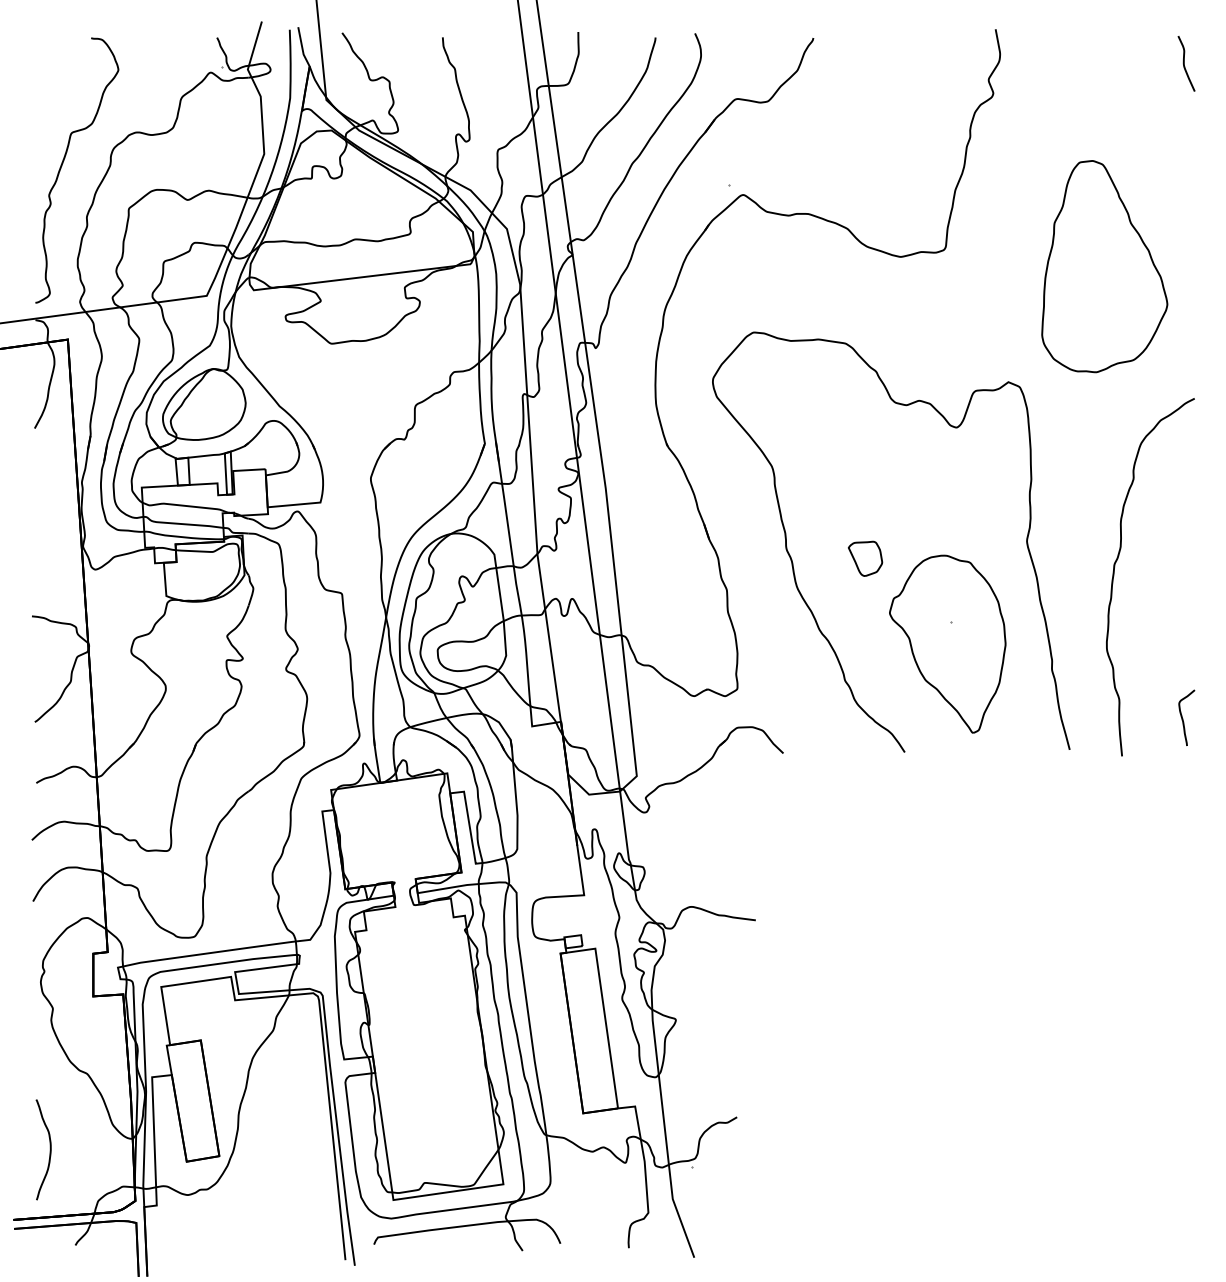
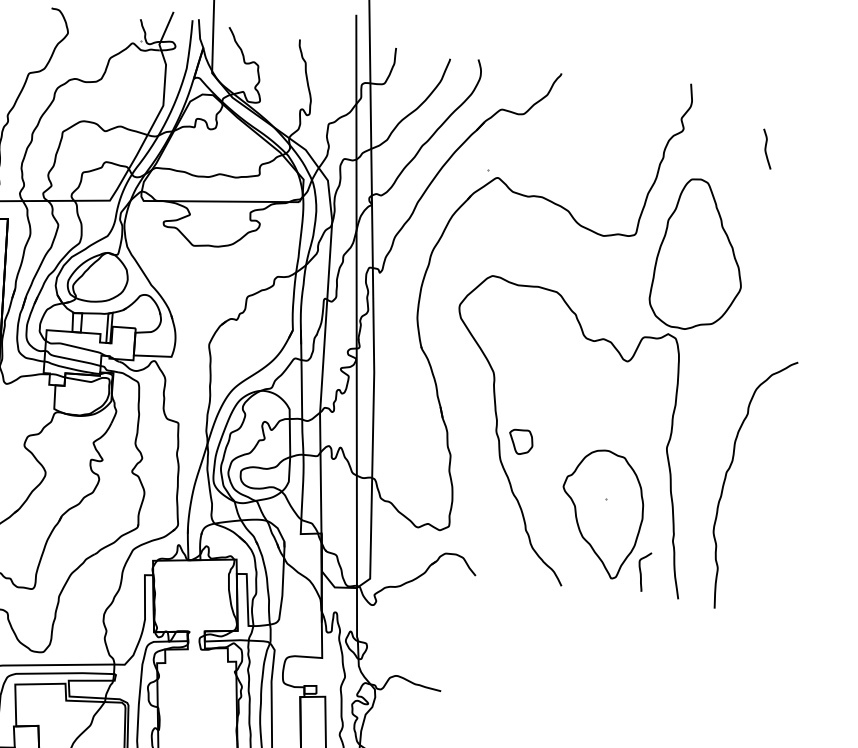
curve: (1184, 63) -> (765, 148), moved
part: (1104, 266) -> (699, 255), moved
part: (865, 558) -> (520, 441), moved
curve: (1183, 718) -> (641, 572), moved

